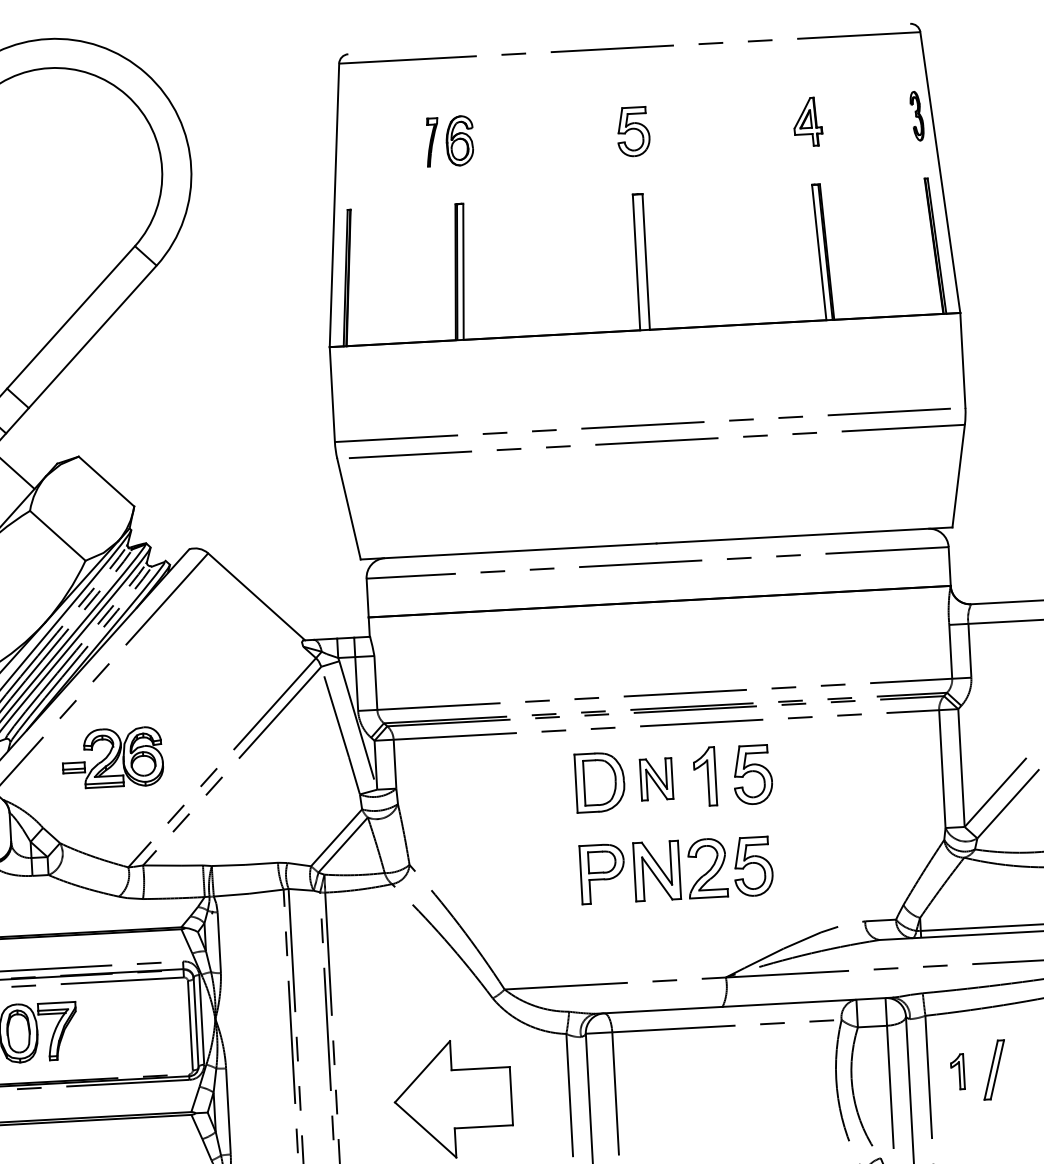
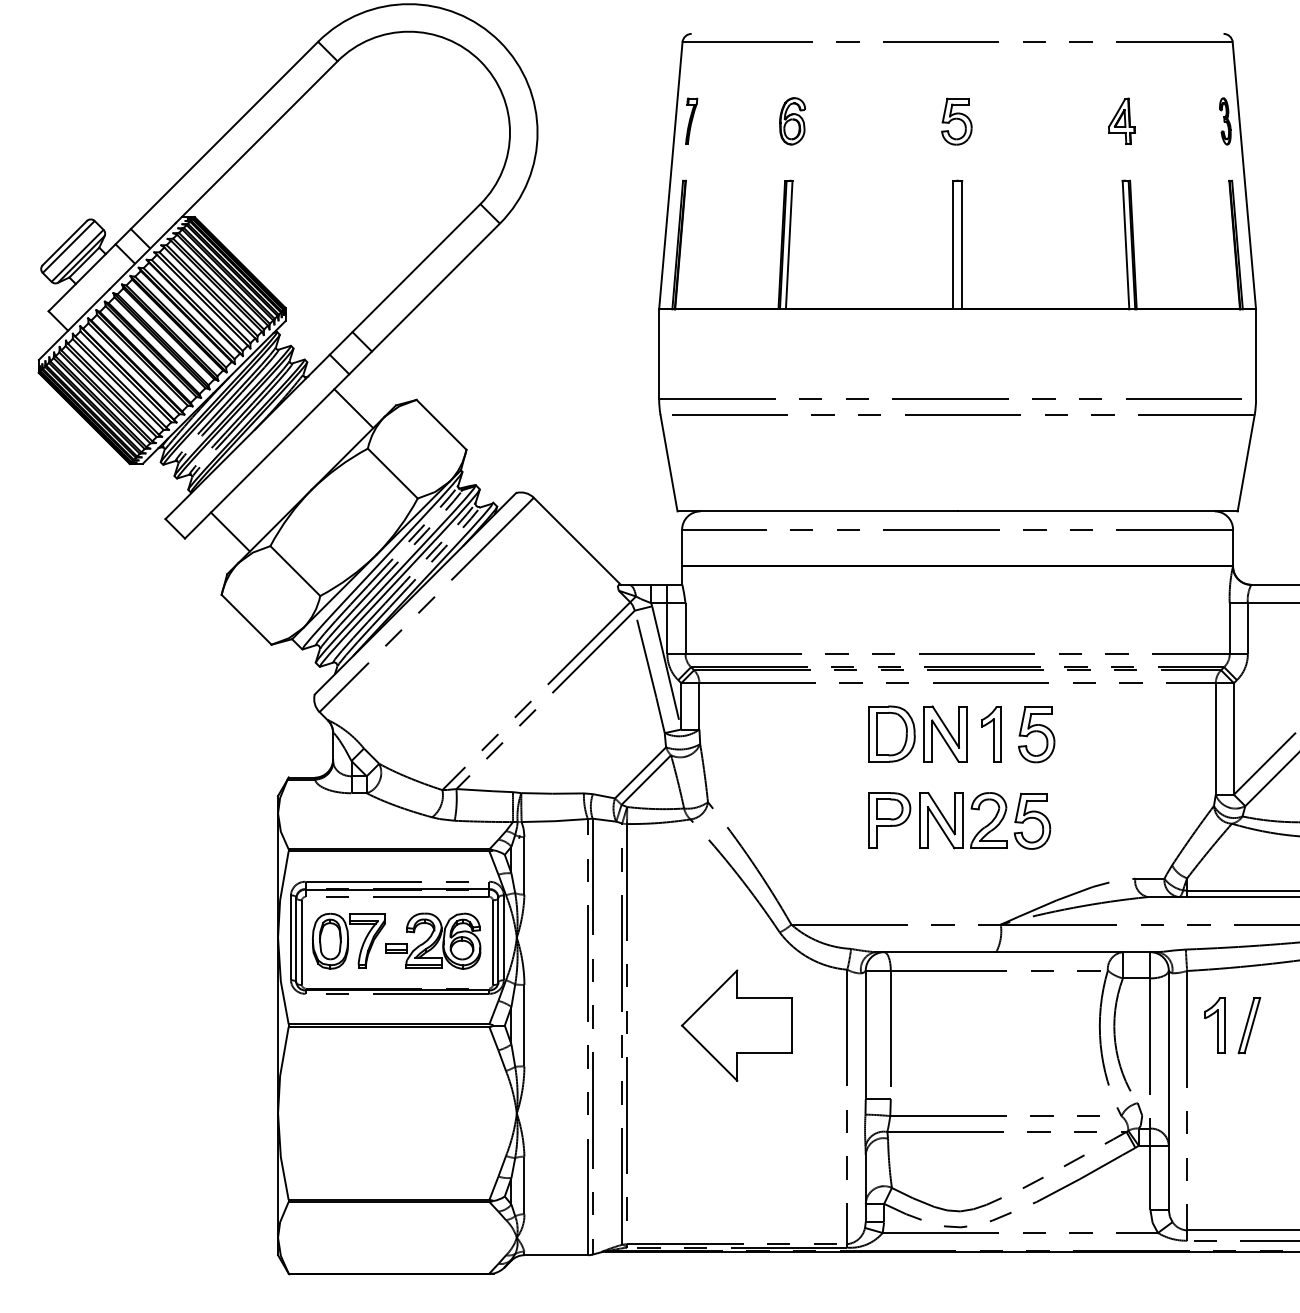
part: (432, 141) -> (691, 120), moved
part: (112, 757) -> (433, 940), moved
part: (656, 778) -> (945, 733), size x1.43
part: (957, 1071) -> (1214, 1025), size x1.67

